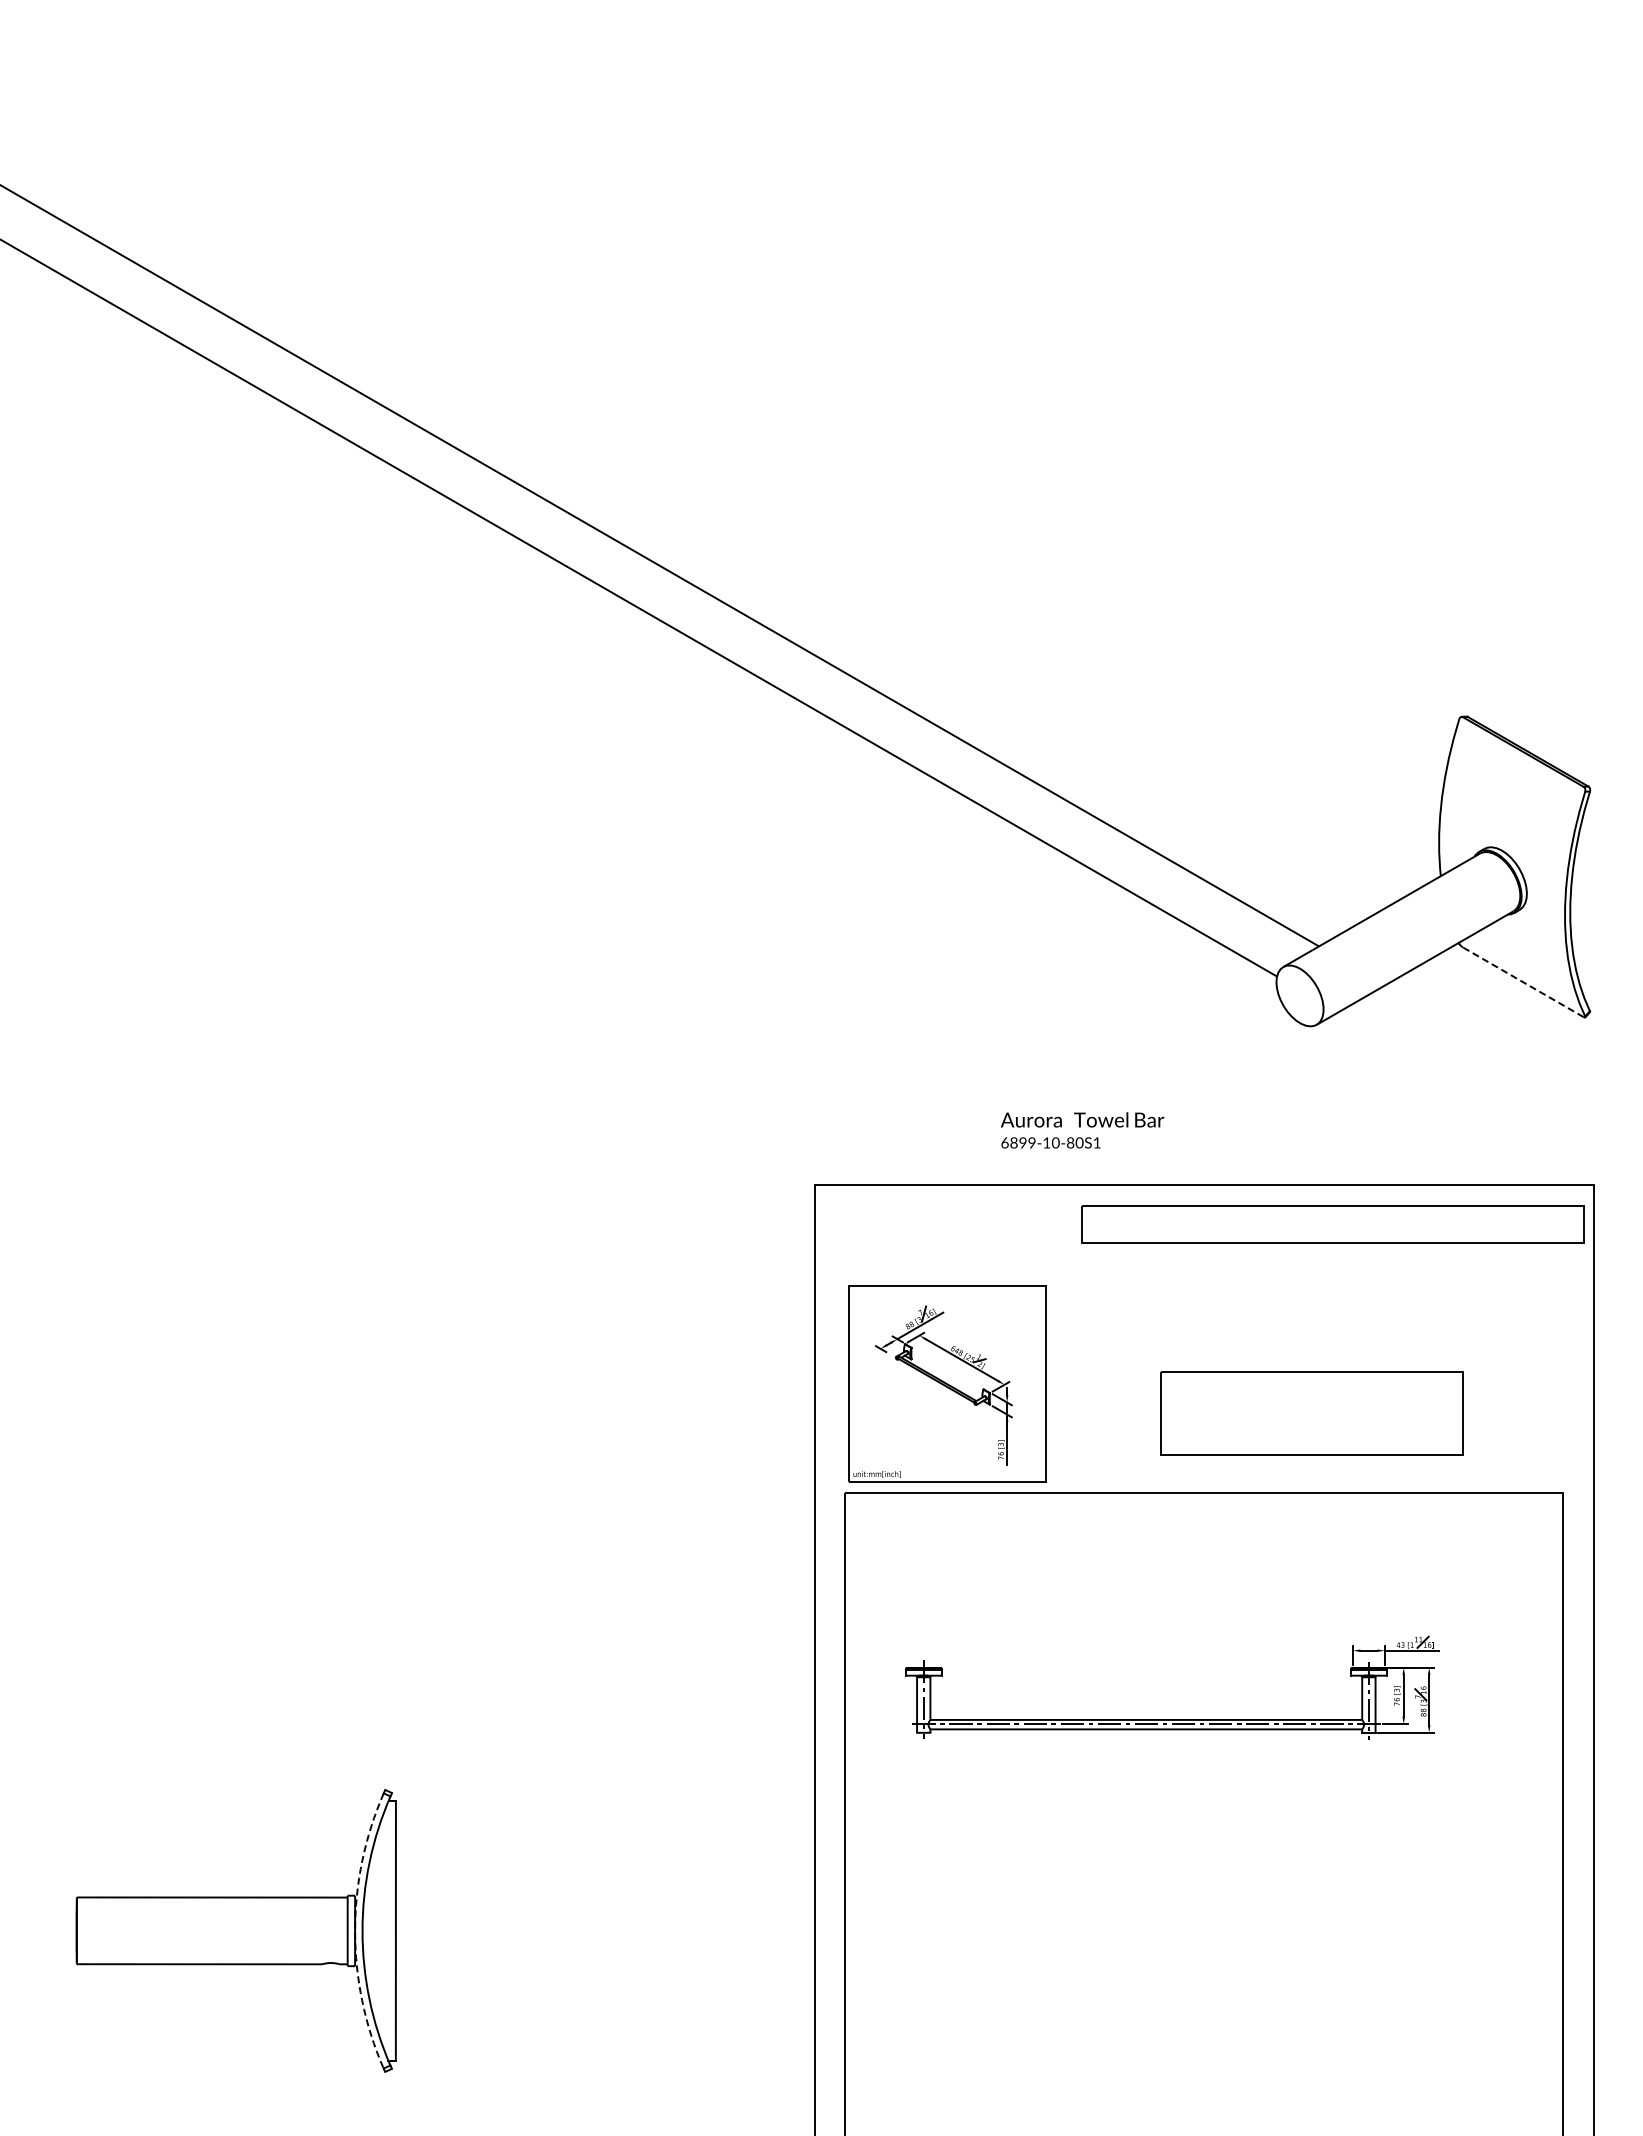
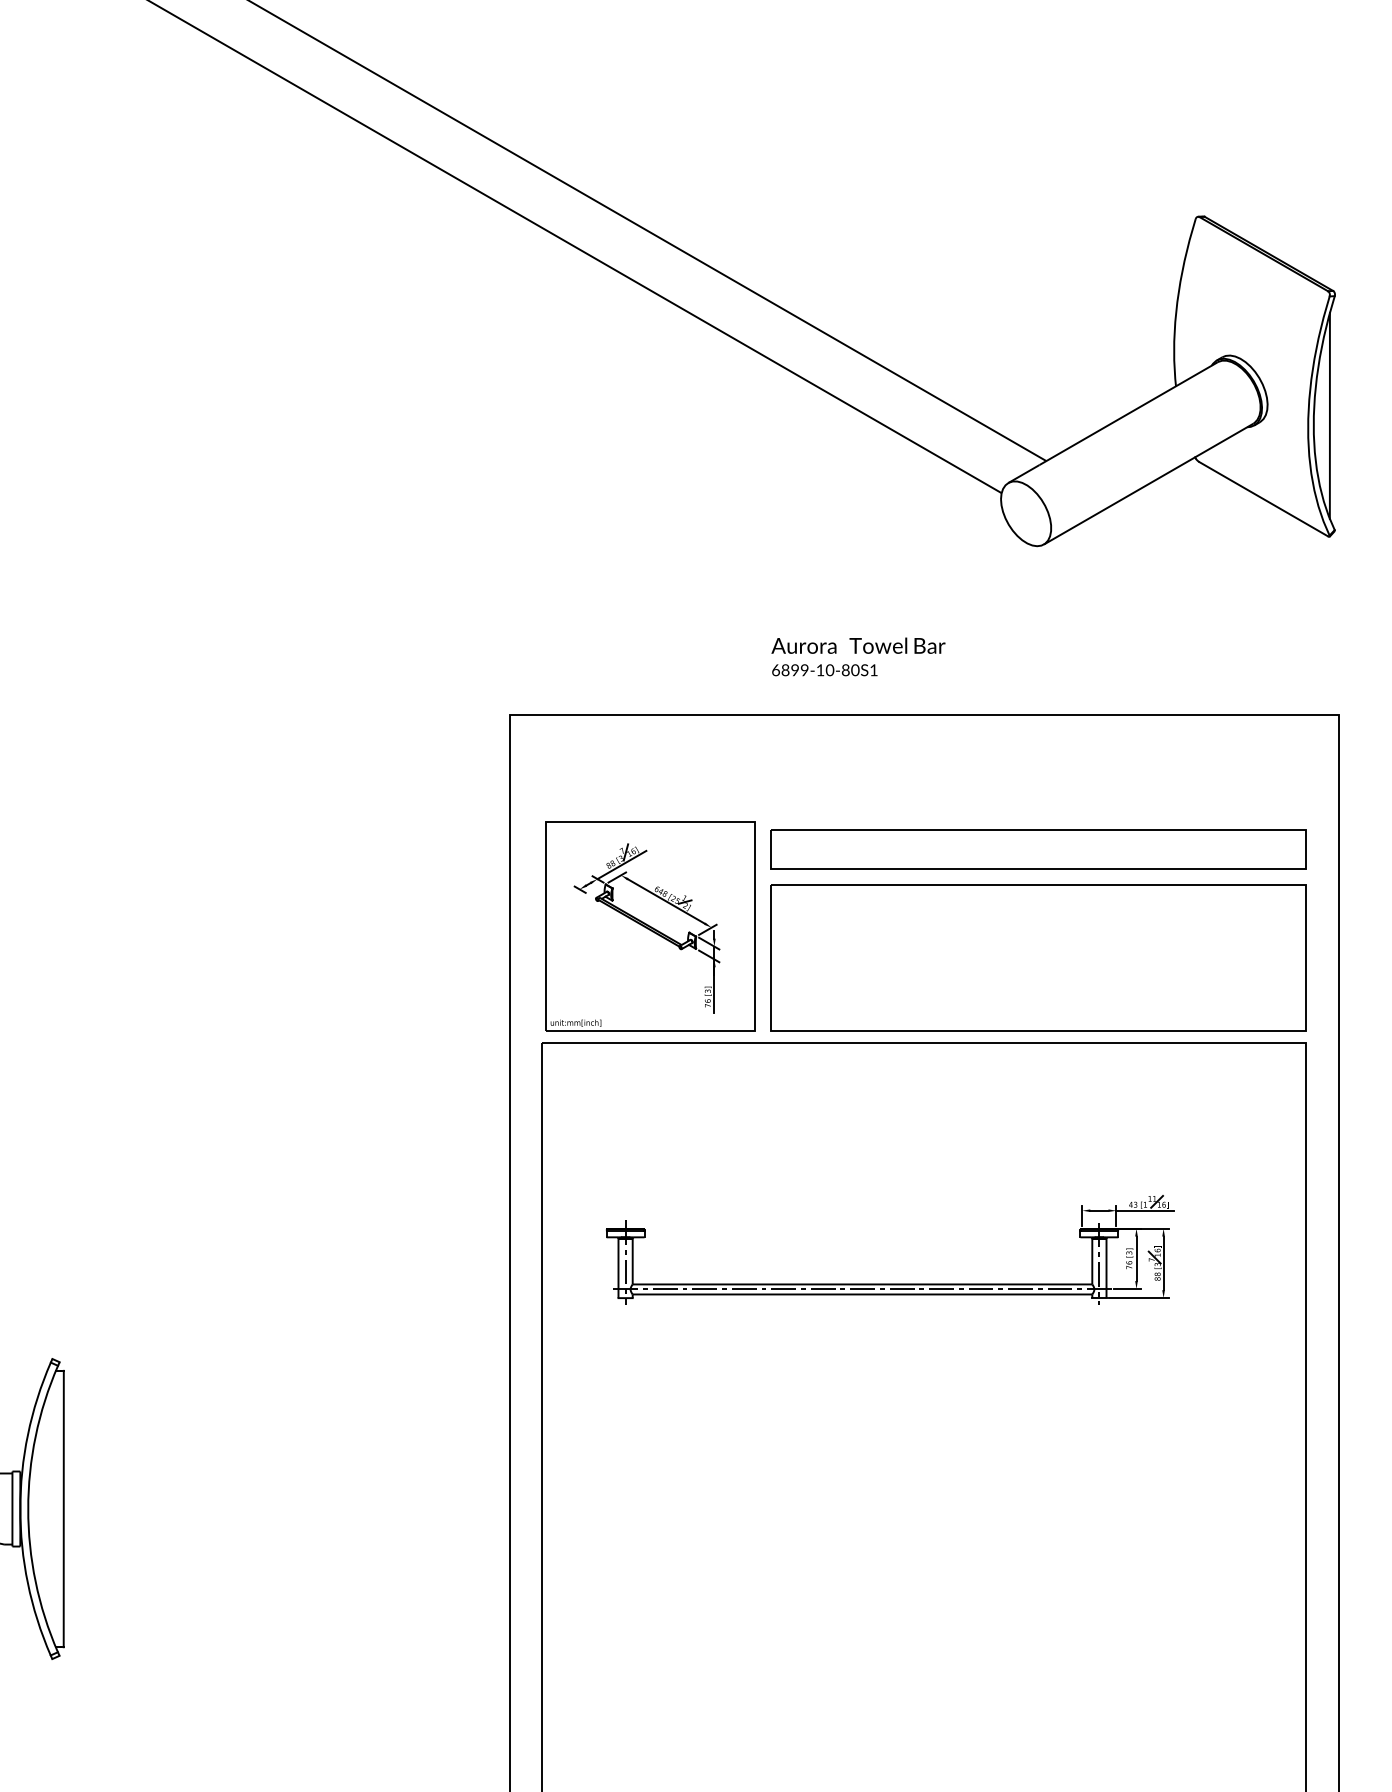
line: (1585, 903) -> (1329, 415), added
line: (1523, 982) -> (1263, 499), dashed -> solid
text: (1082, 1130) -> (858, 657), moved
part: (1332, 1224) -> (1038, 849), moved
part: (1311, 1412) -> (1038, 957), size x1.67
arc: (355, 1930) -> (20, 1508), dashed -> solid

